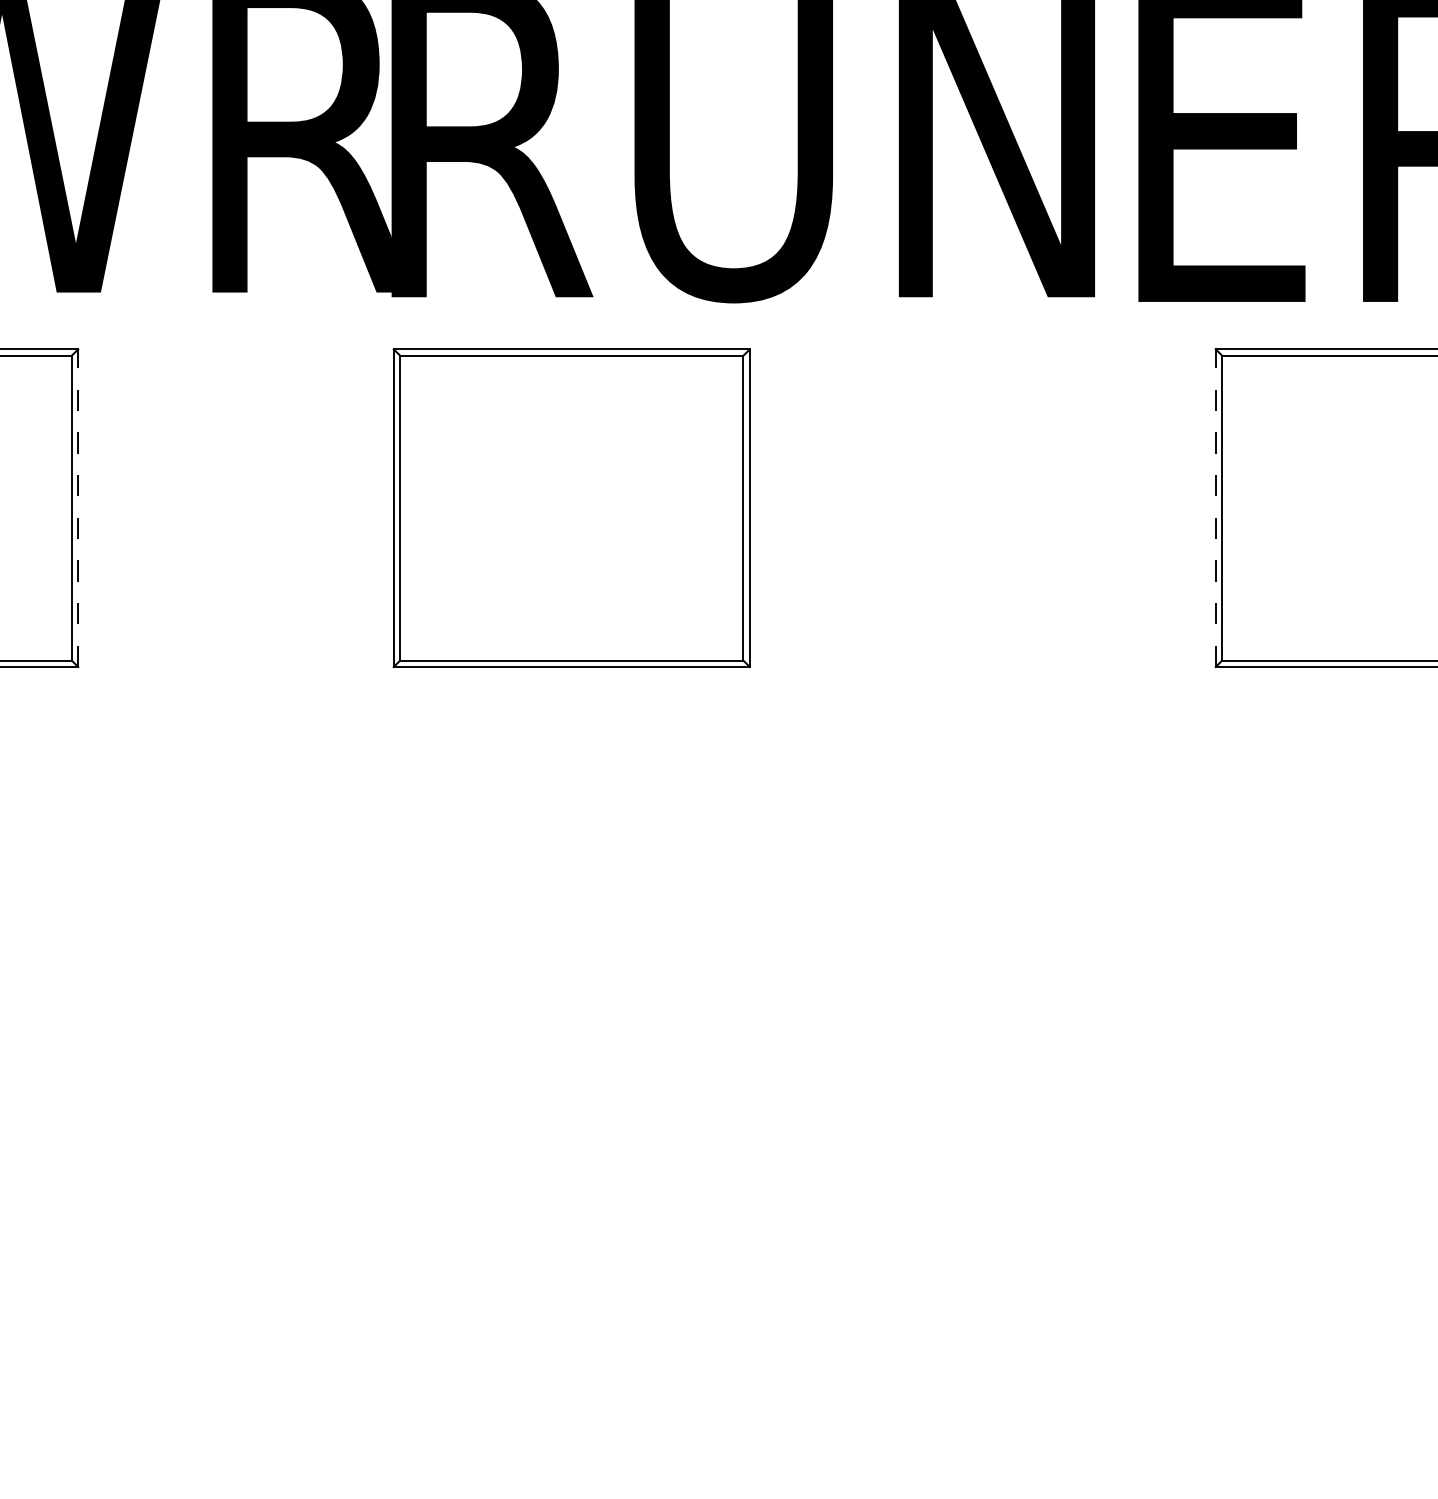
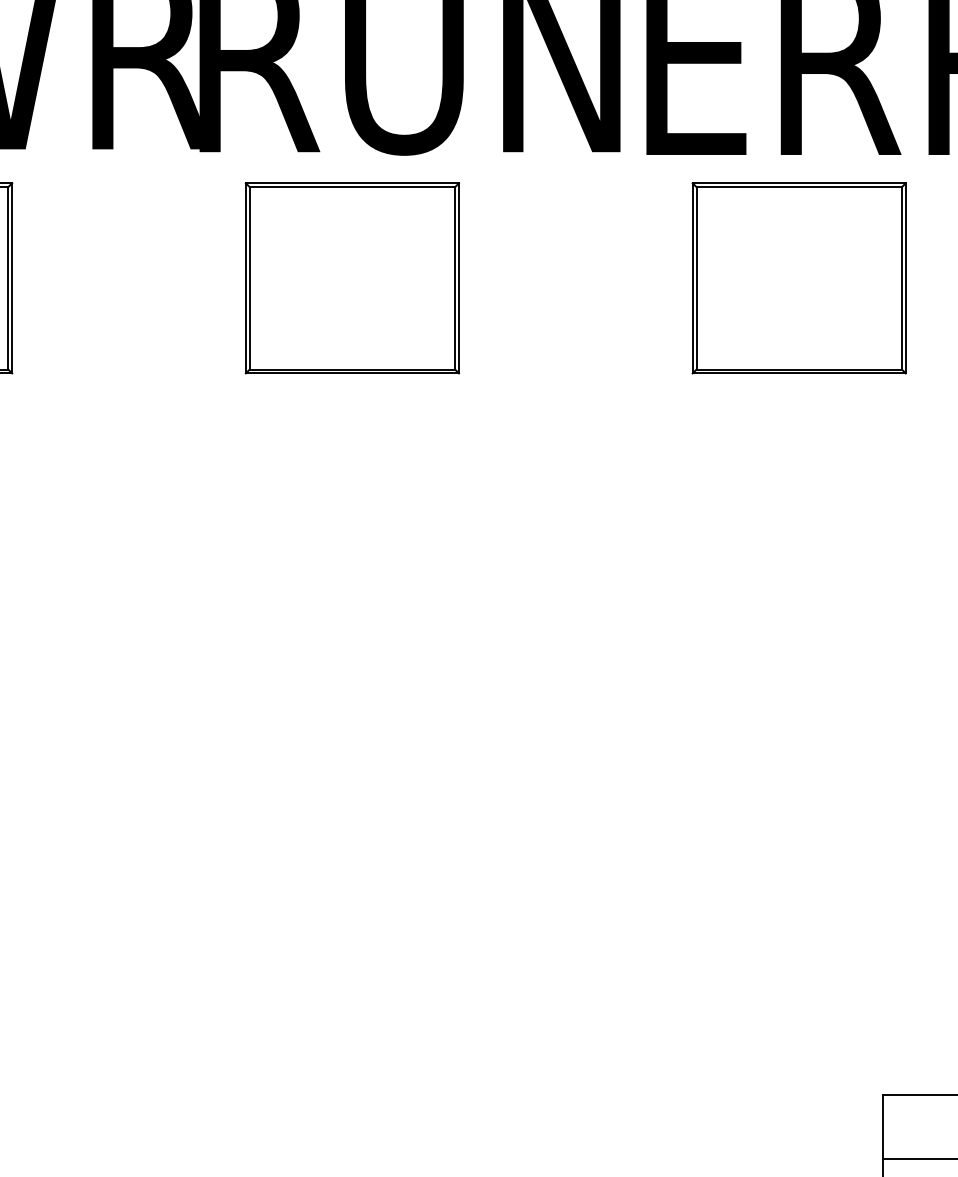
line: (78, 506) -> (12, 277), dashed -> solid
line: (1215, 506) -> (692, 277), dashed -> solid
part: (570, 508) -> (351, 278), moved

